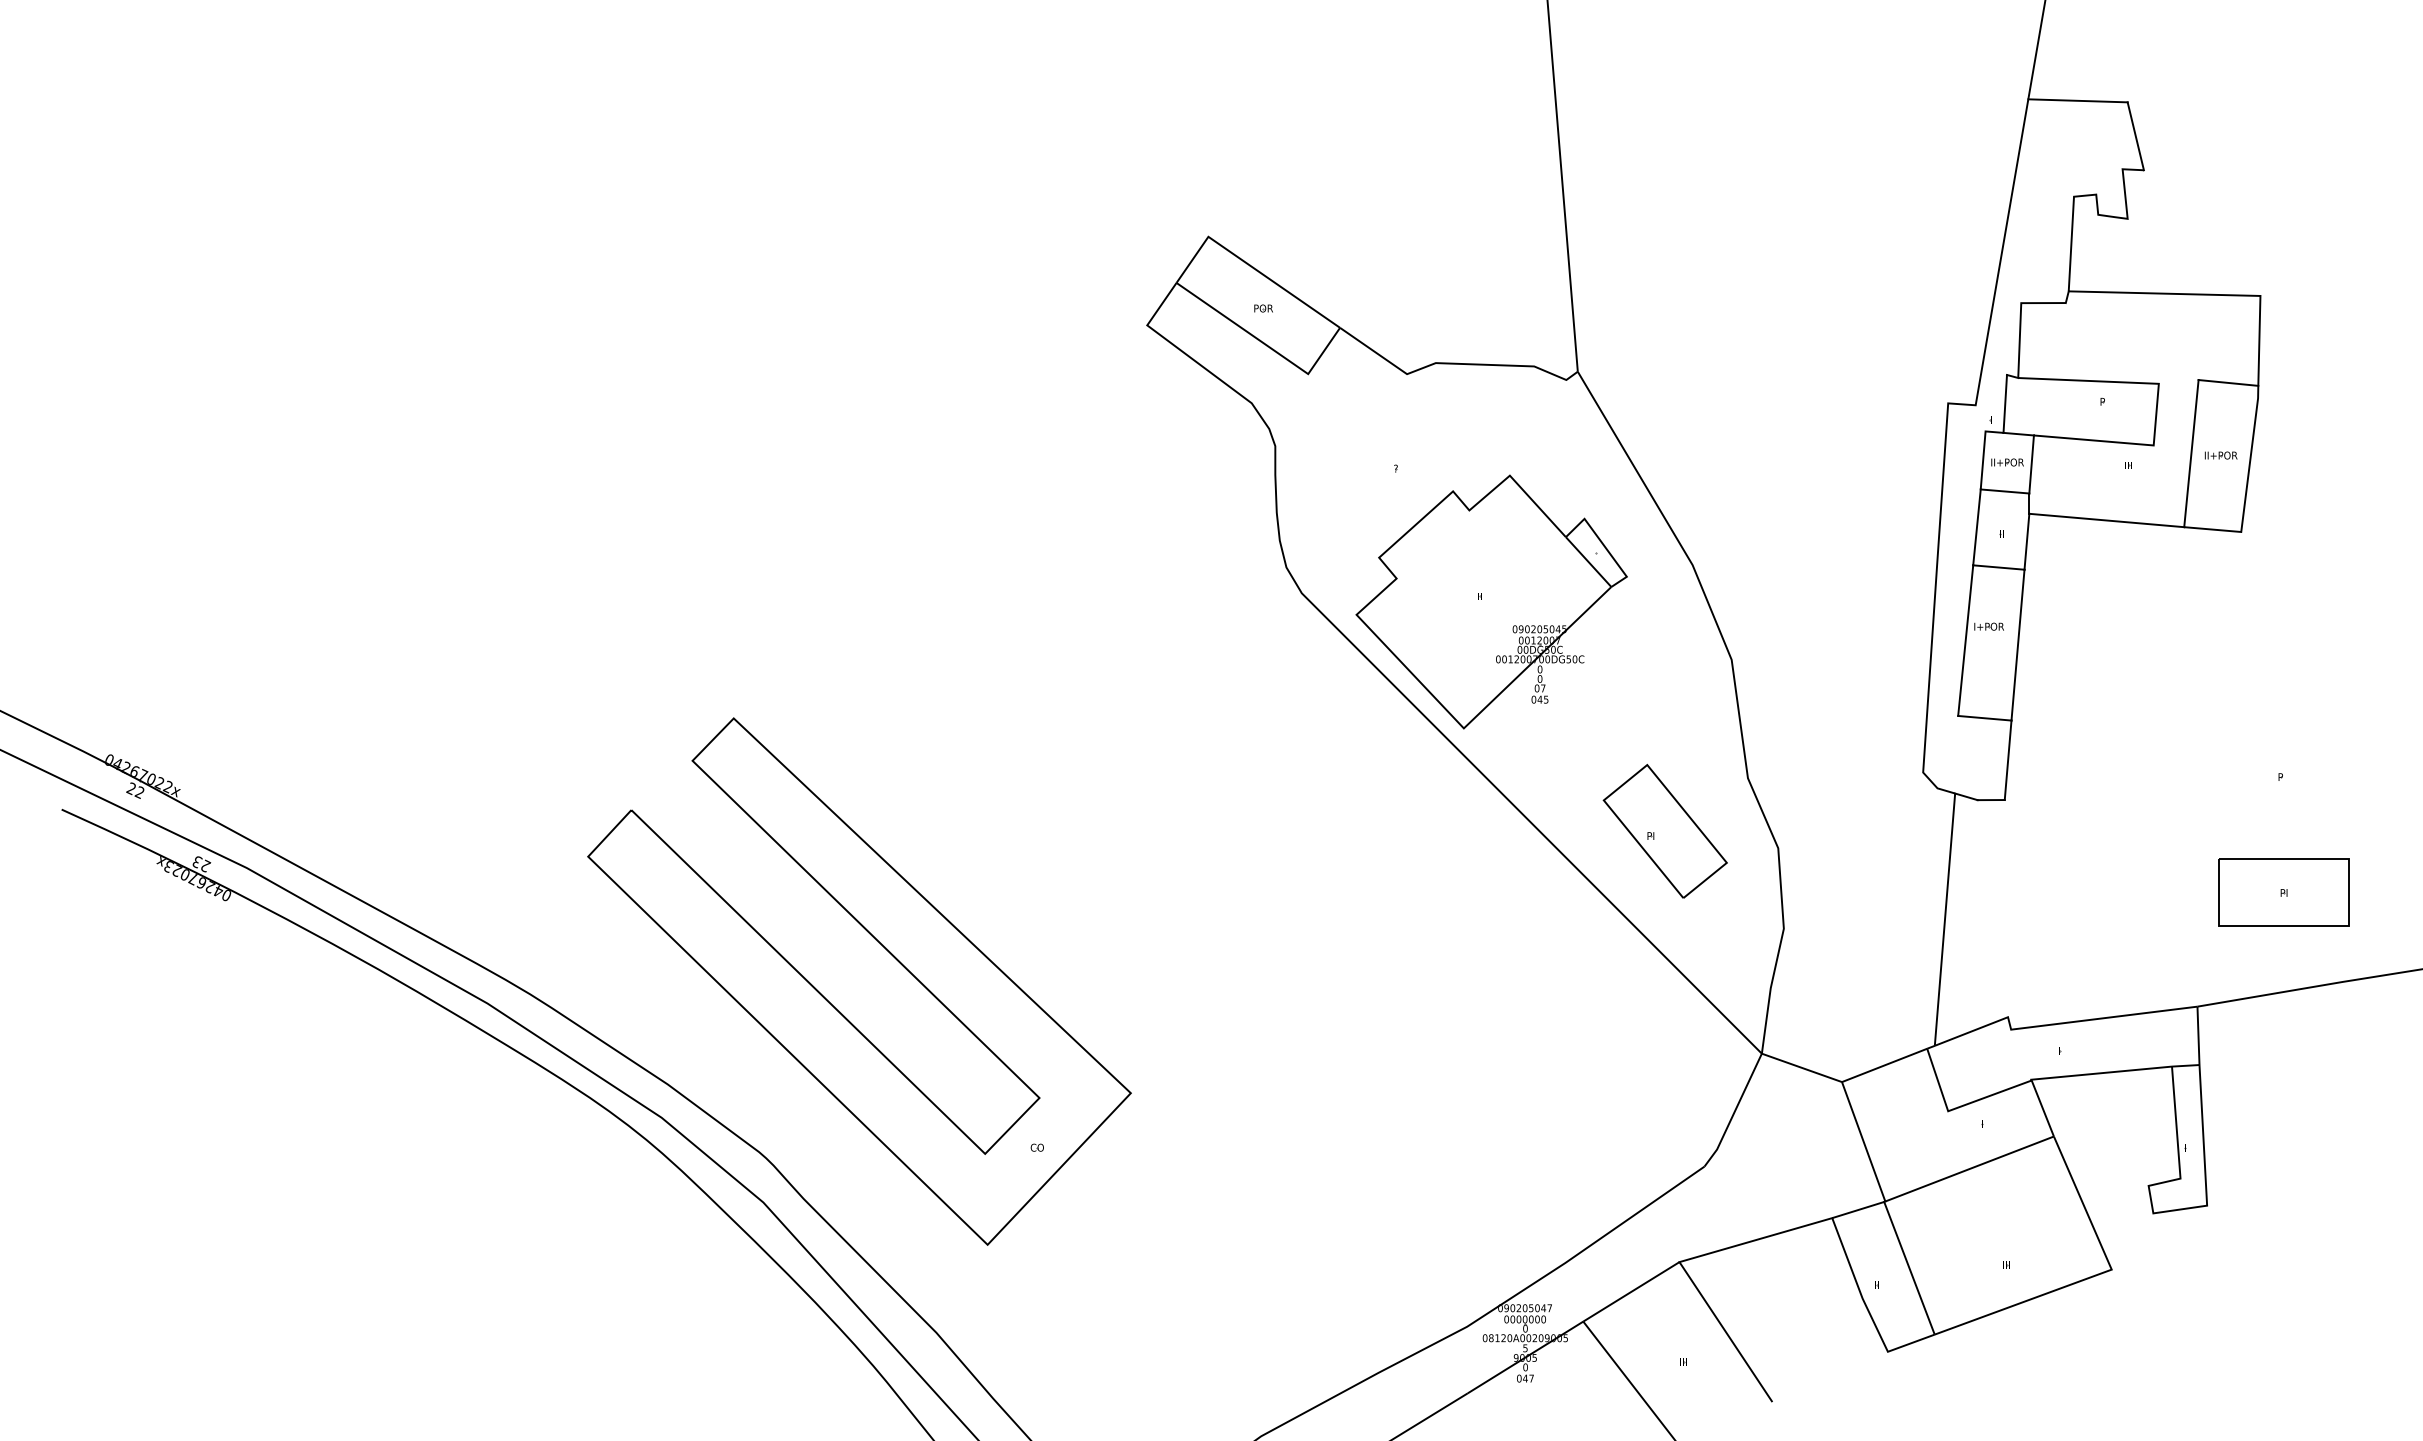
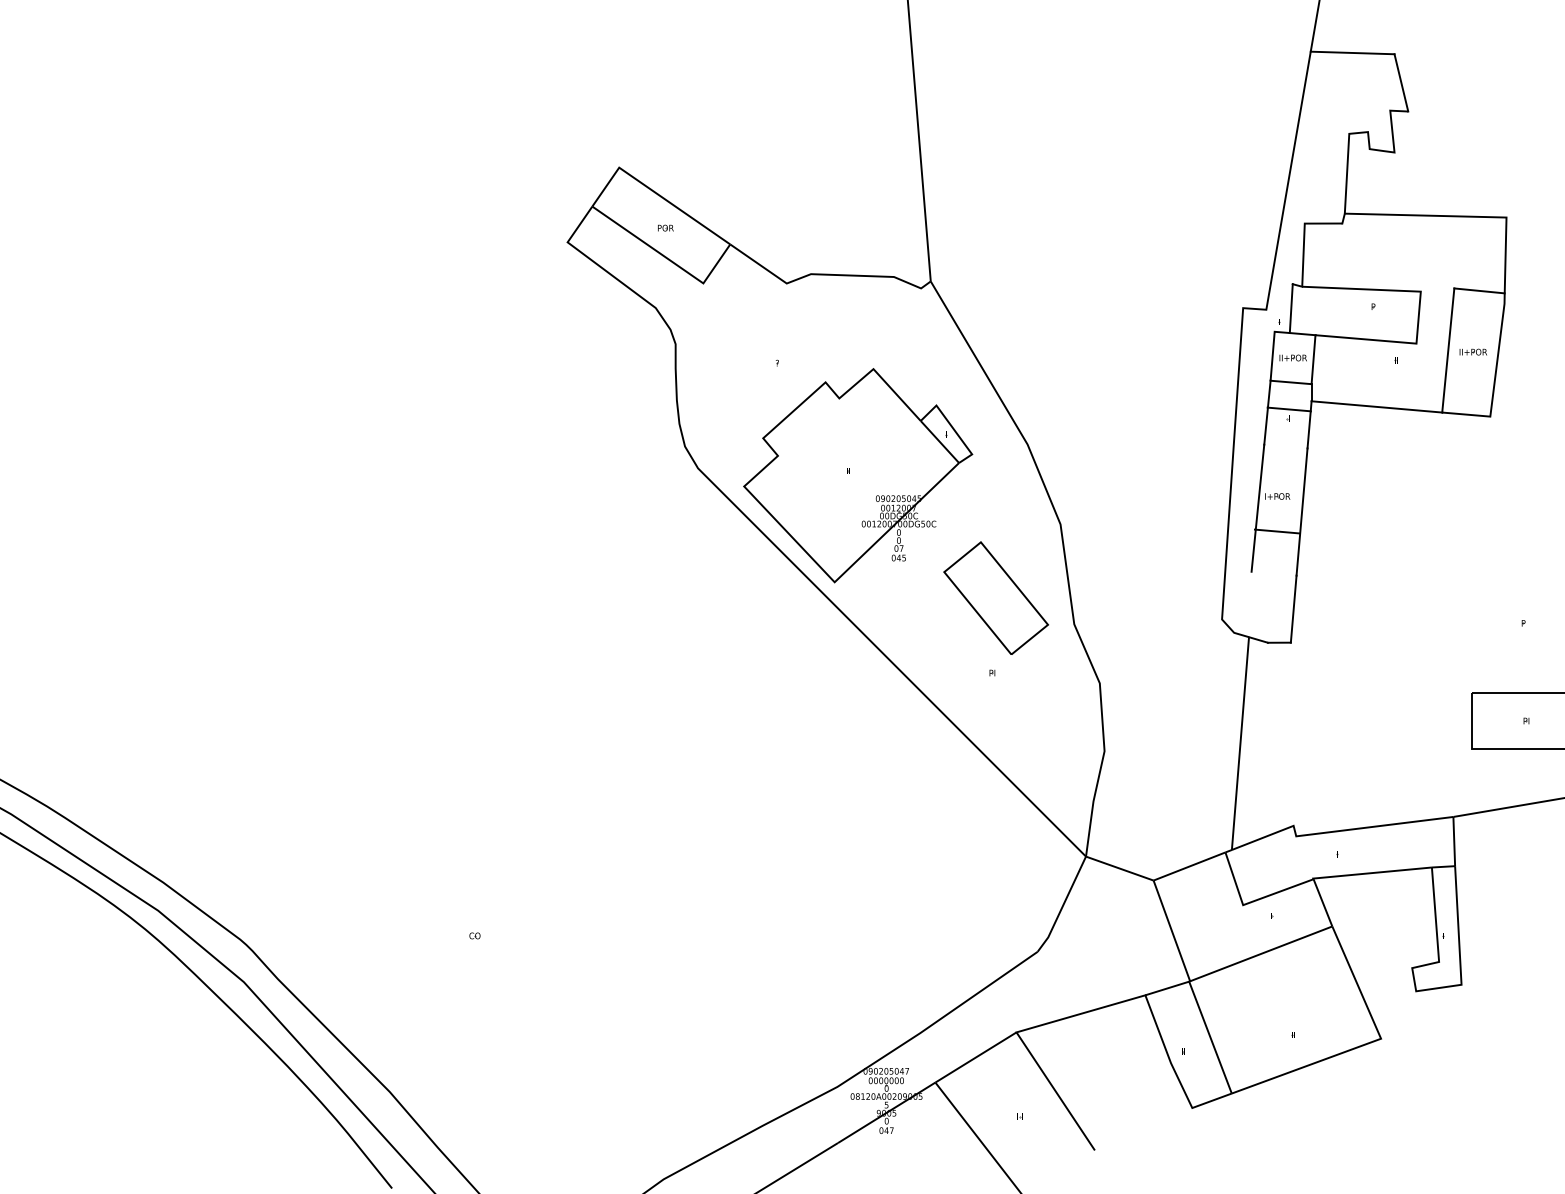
line: (1998, 567) -> (1288, 409), moved
line: (1984, 717) -> (1277, 530), moved
part: (1664, 831) -> (995, 598), moved
part: (839, 1010) -> (308, 820), removed

